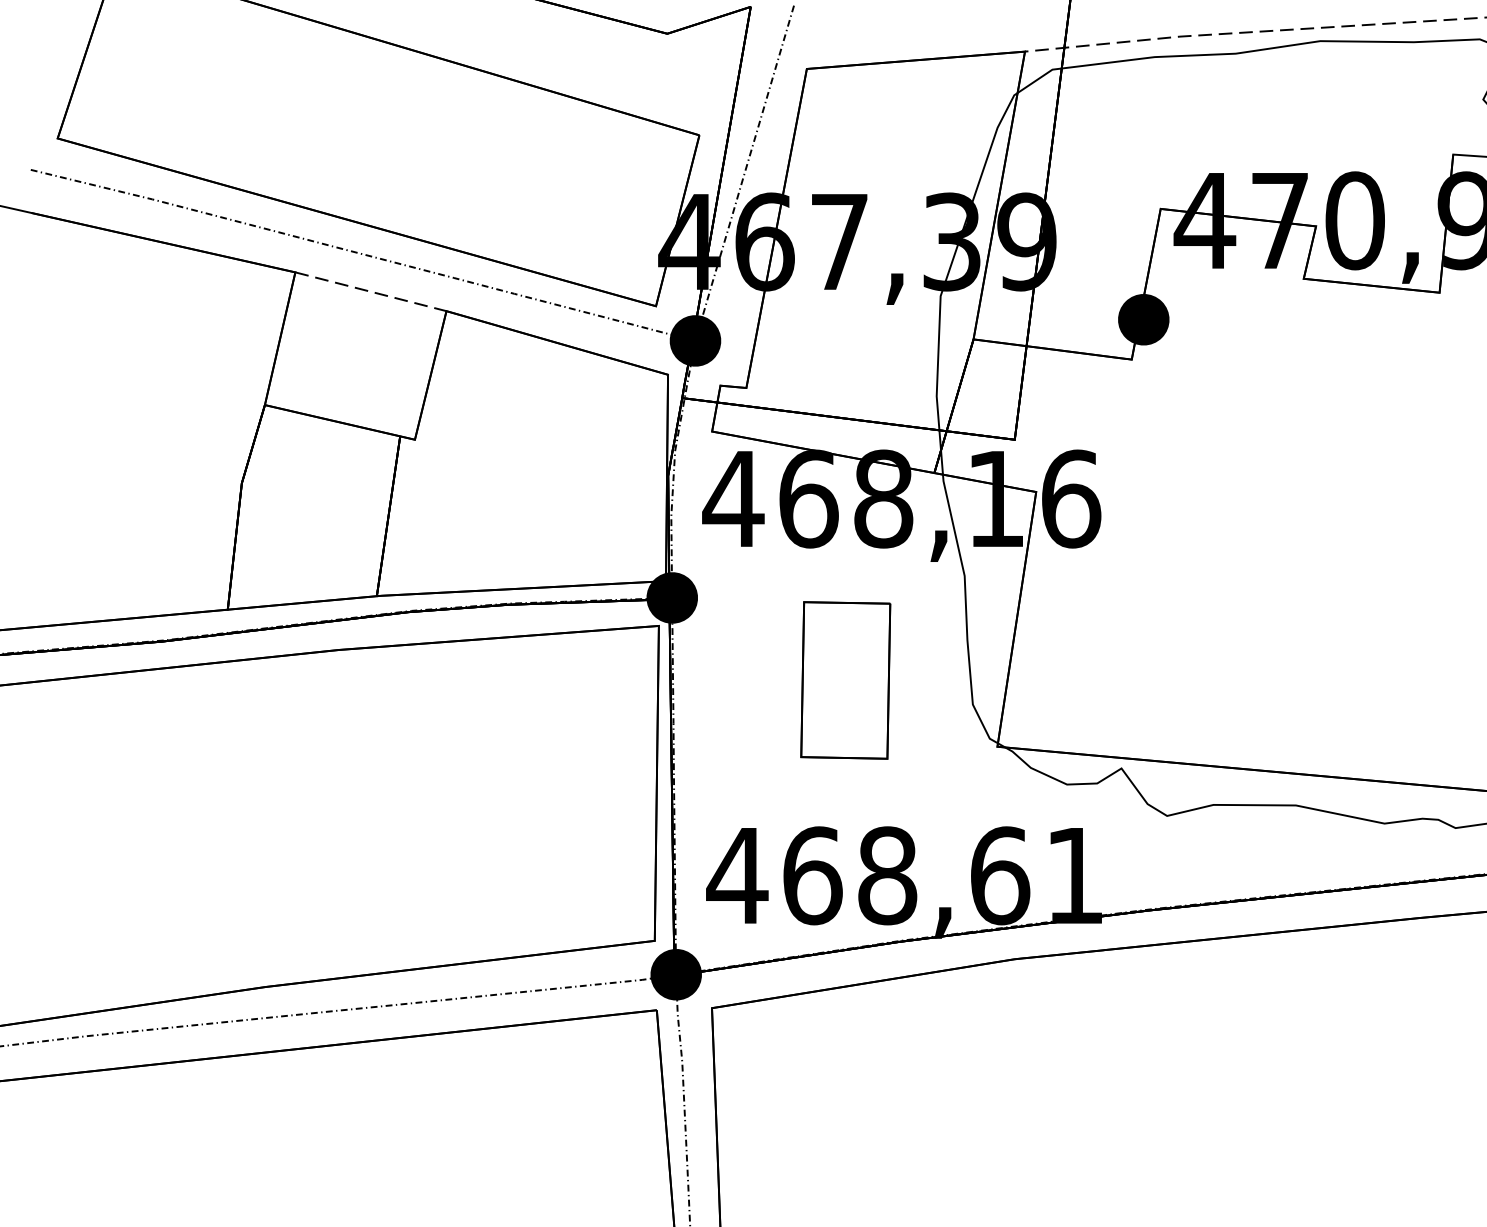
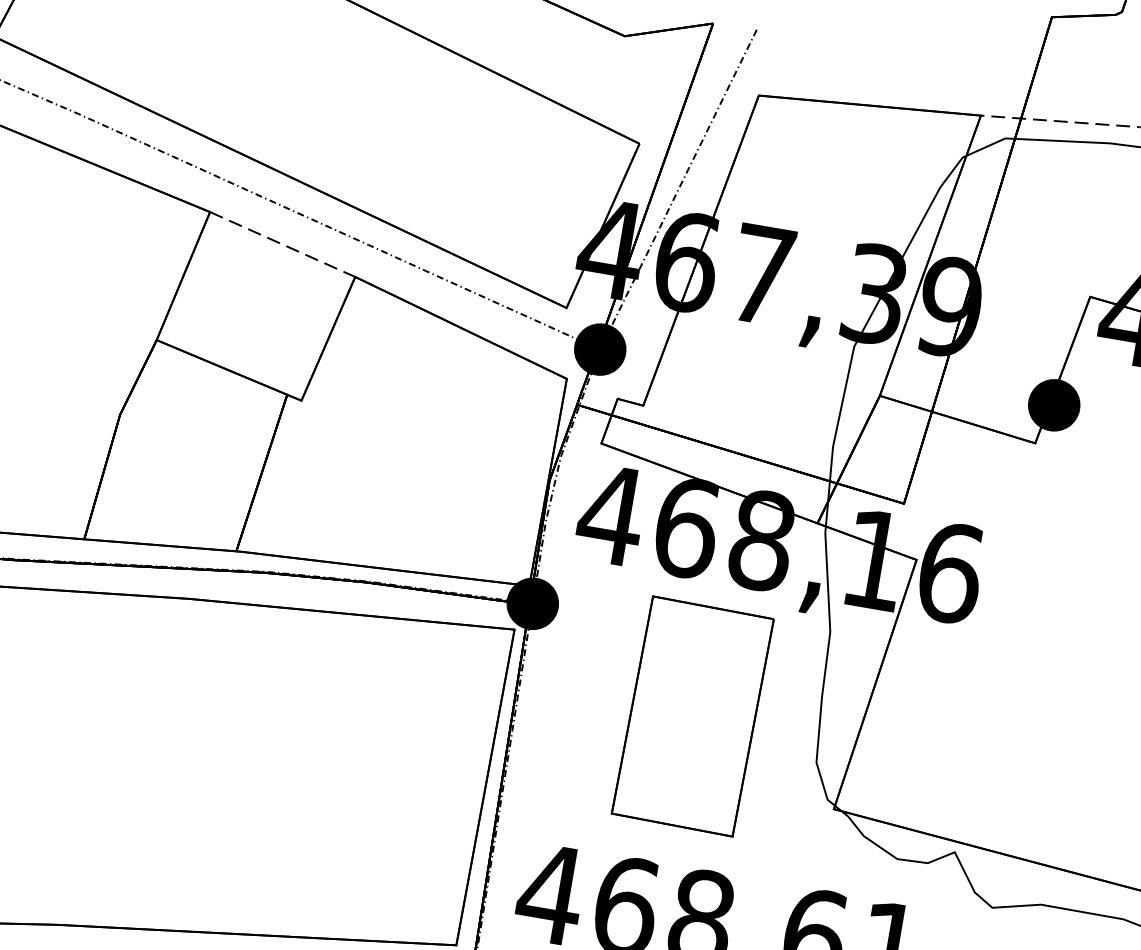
part: (845, 680) -> (692, 716), size x1.4

